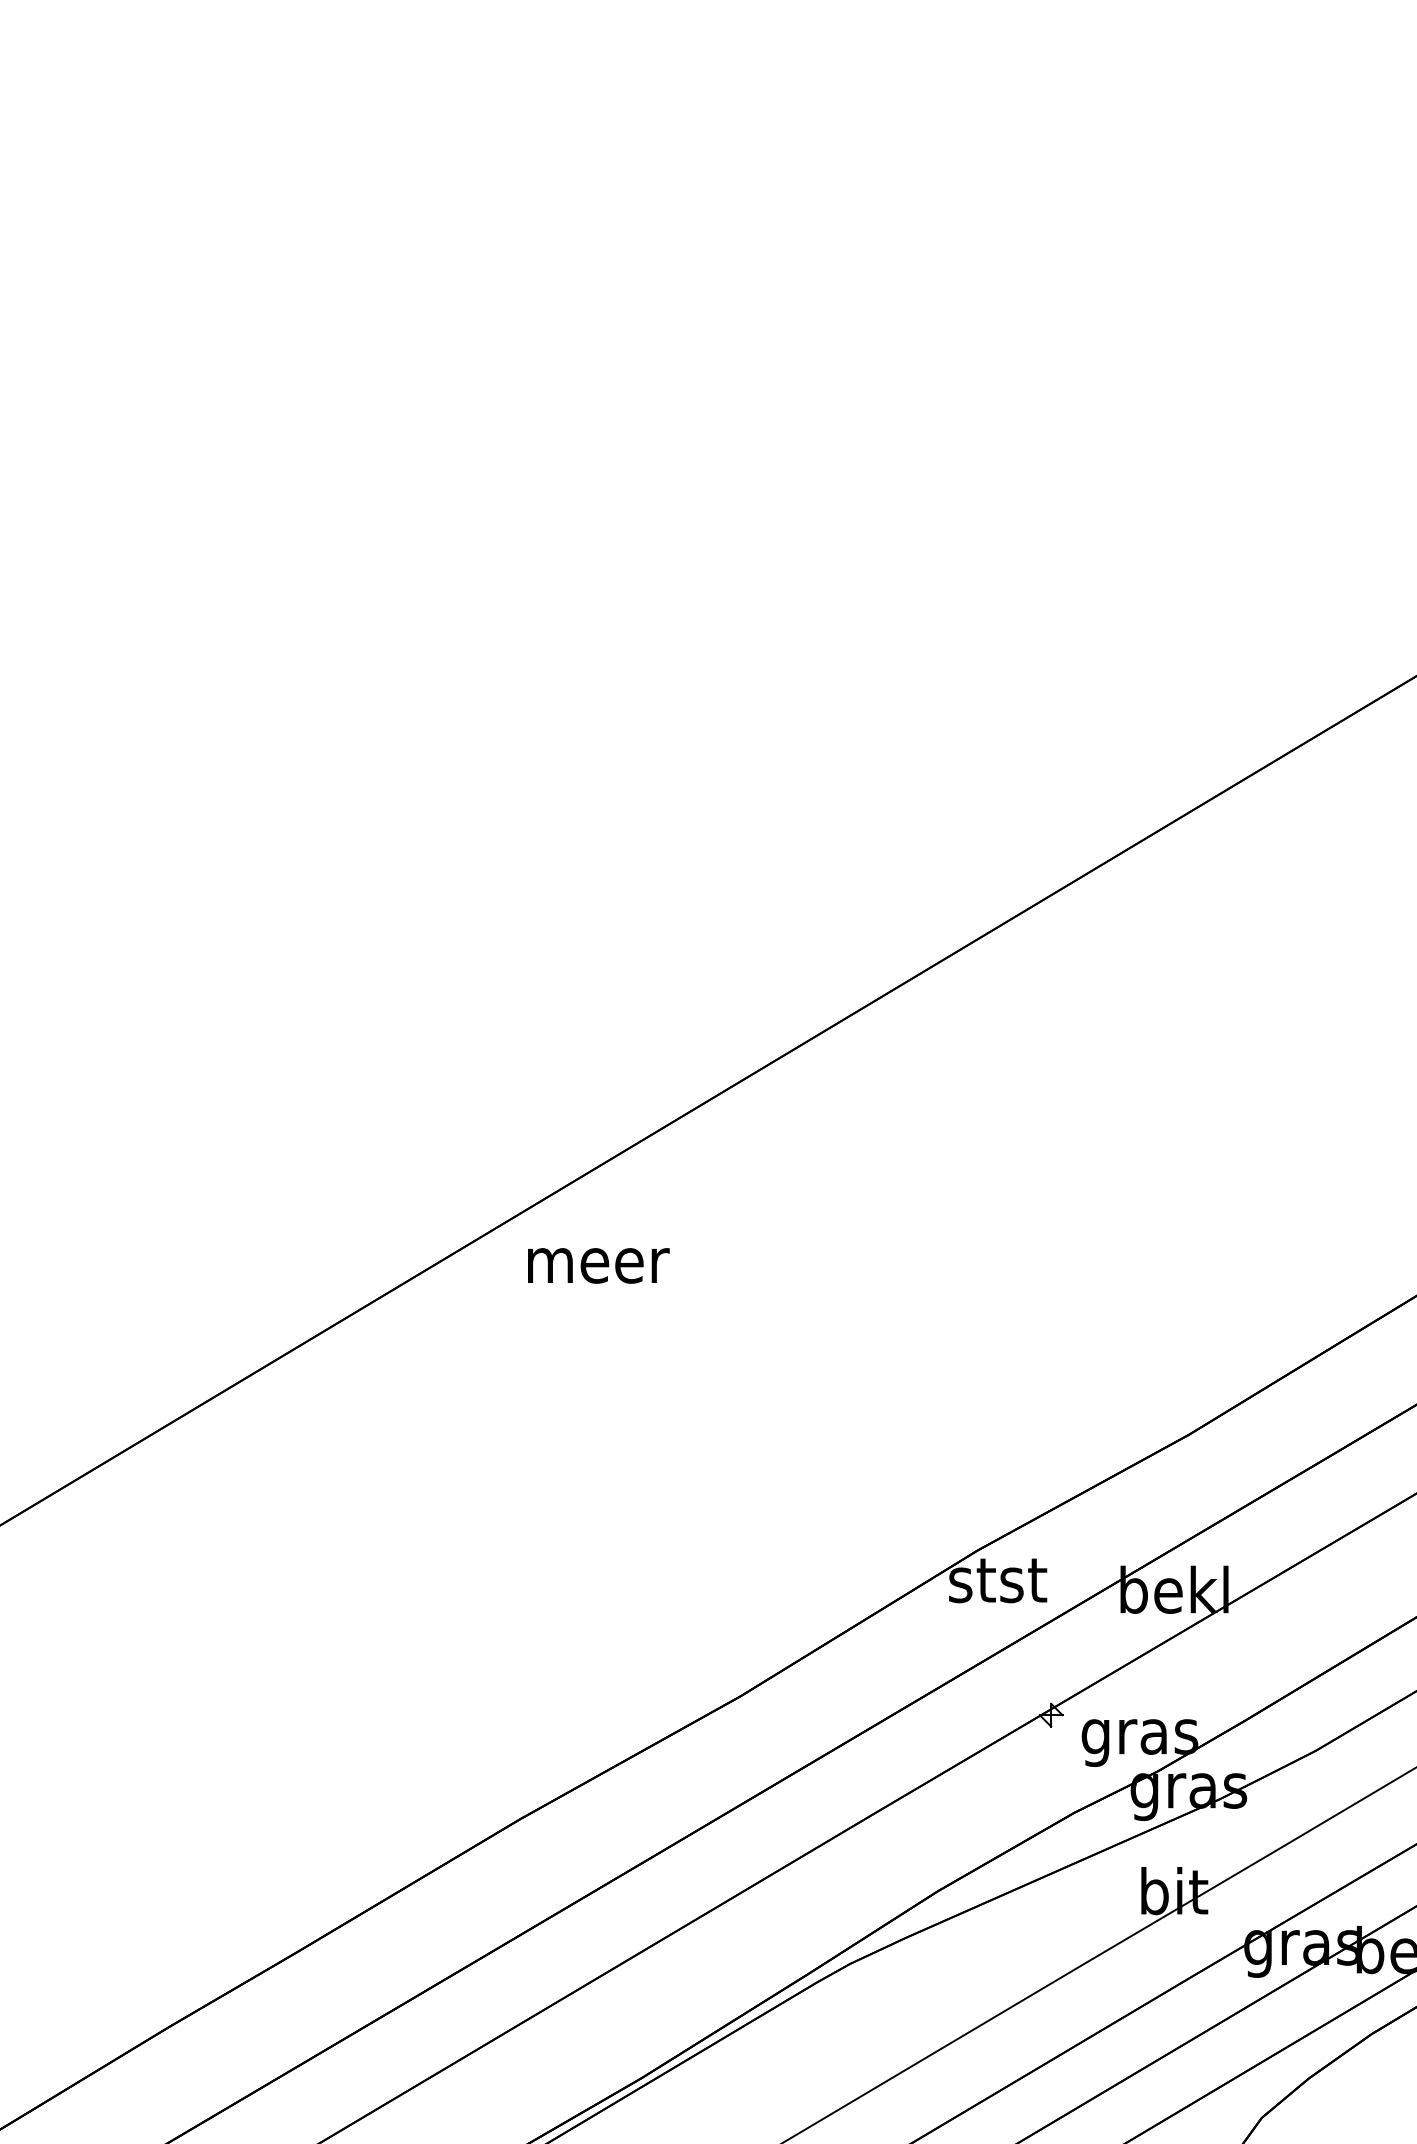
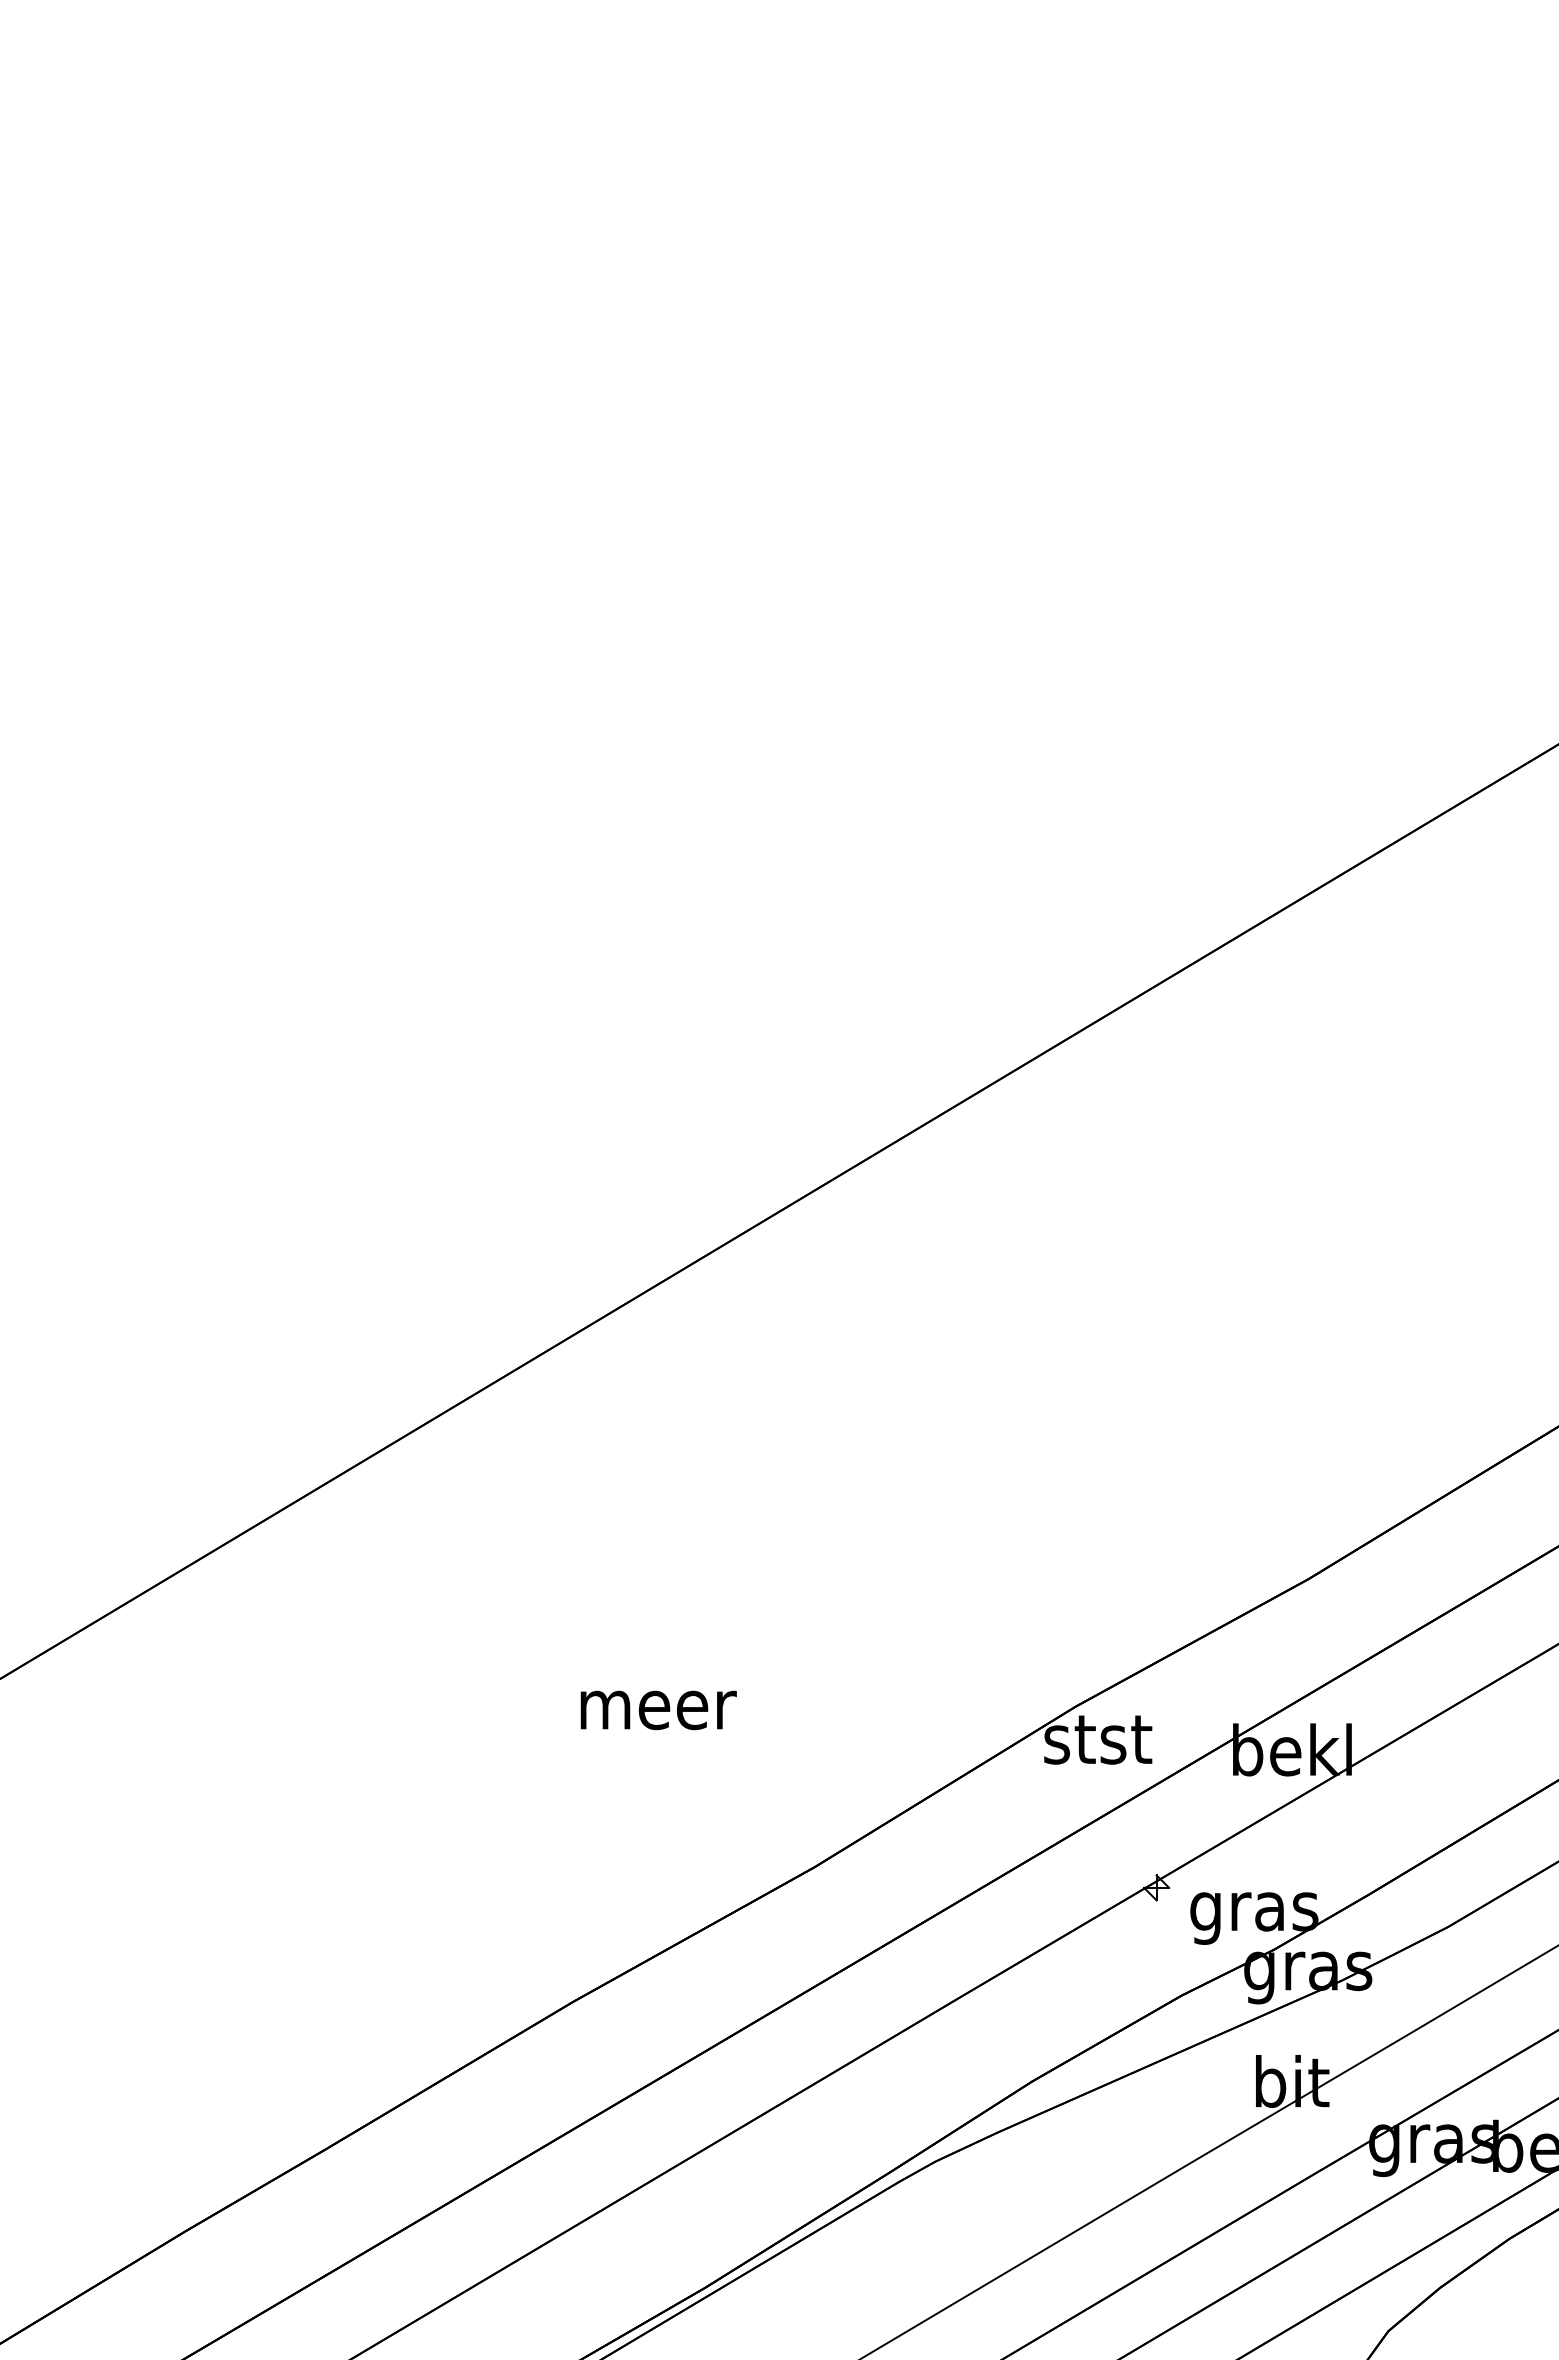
text: (598, 1265) -> (658, 1710), moved

